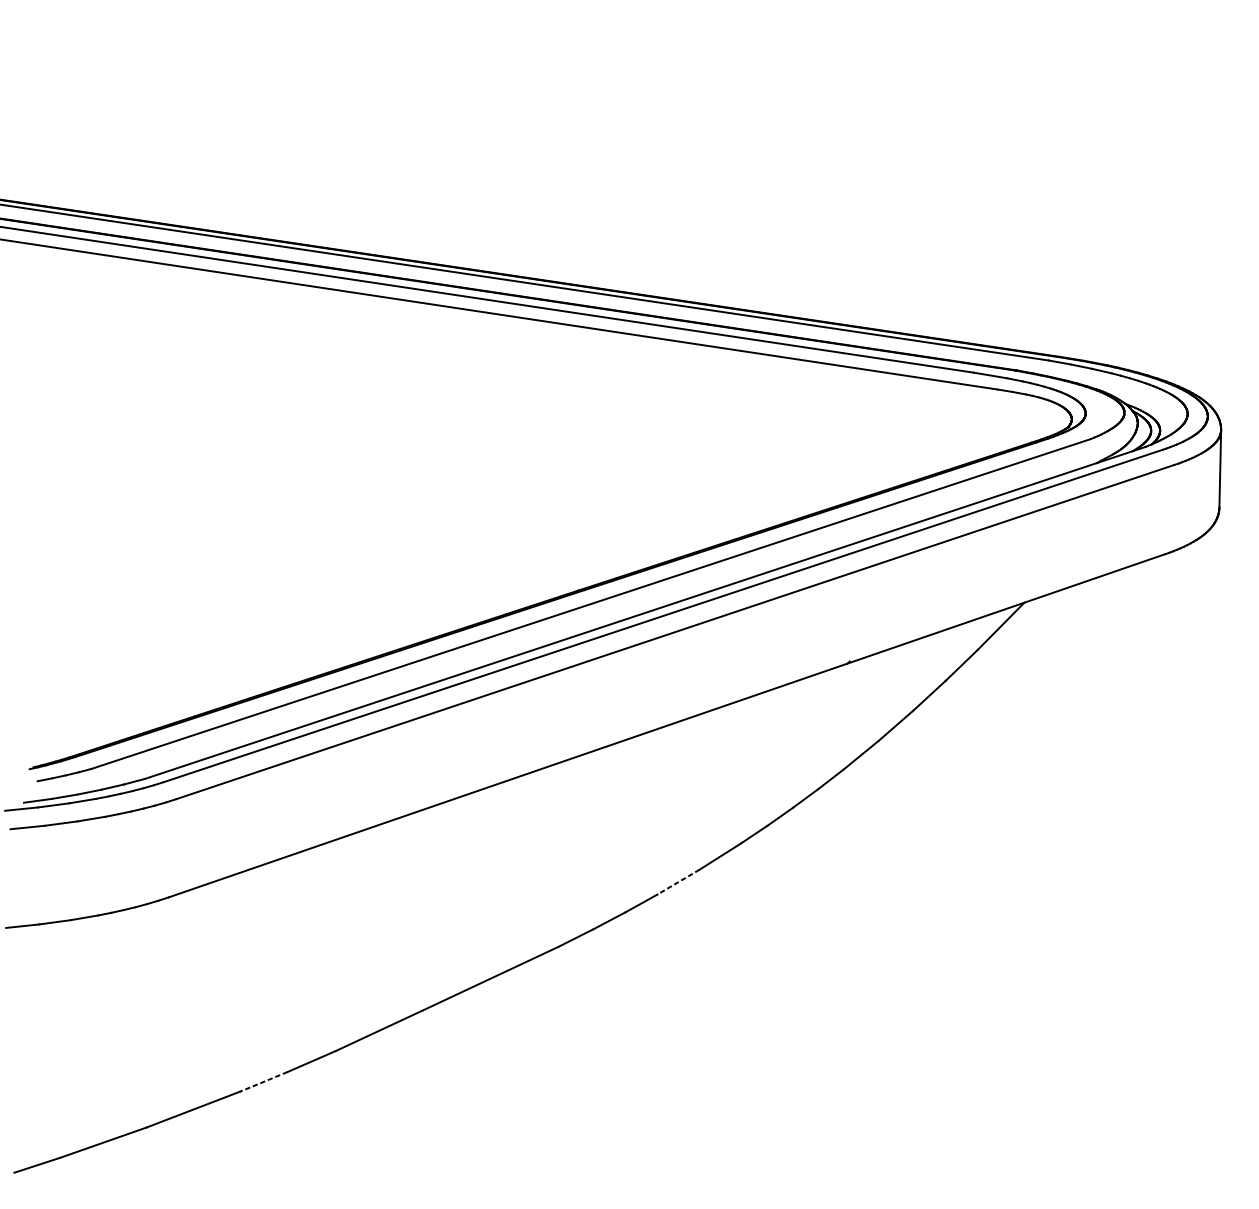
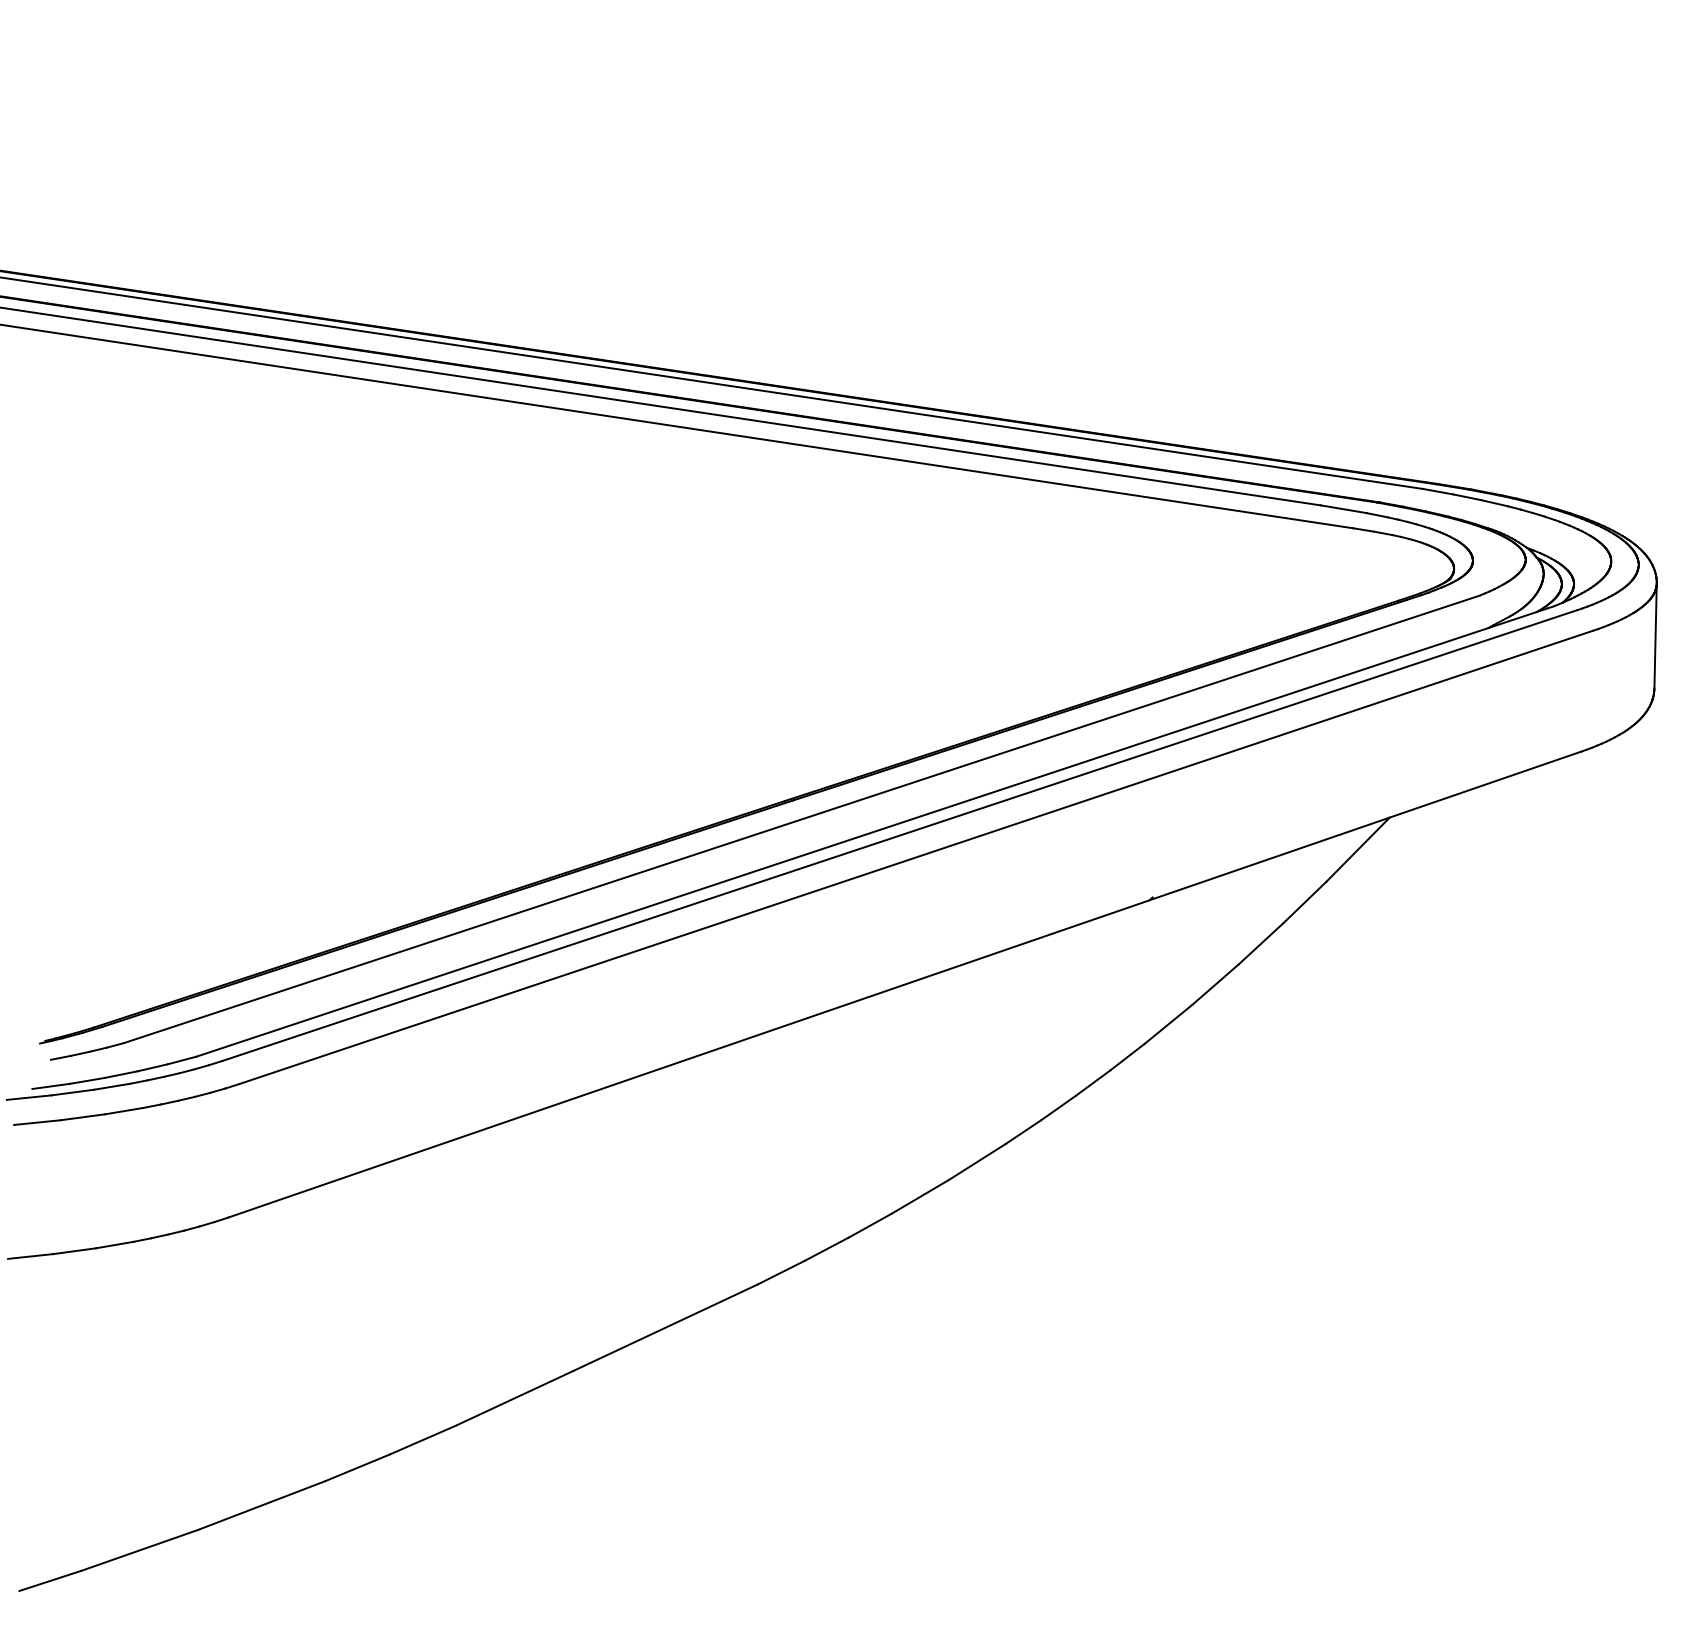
line: (678, 881) -> (920, 1196), dashed -> solid
line: (263, 1081) -> (357, 1467), dashed -> solid

